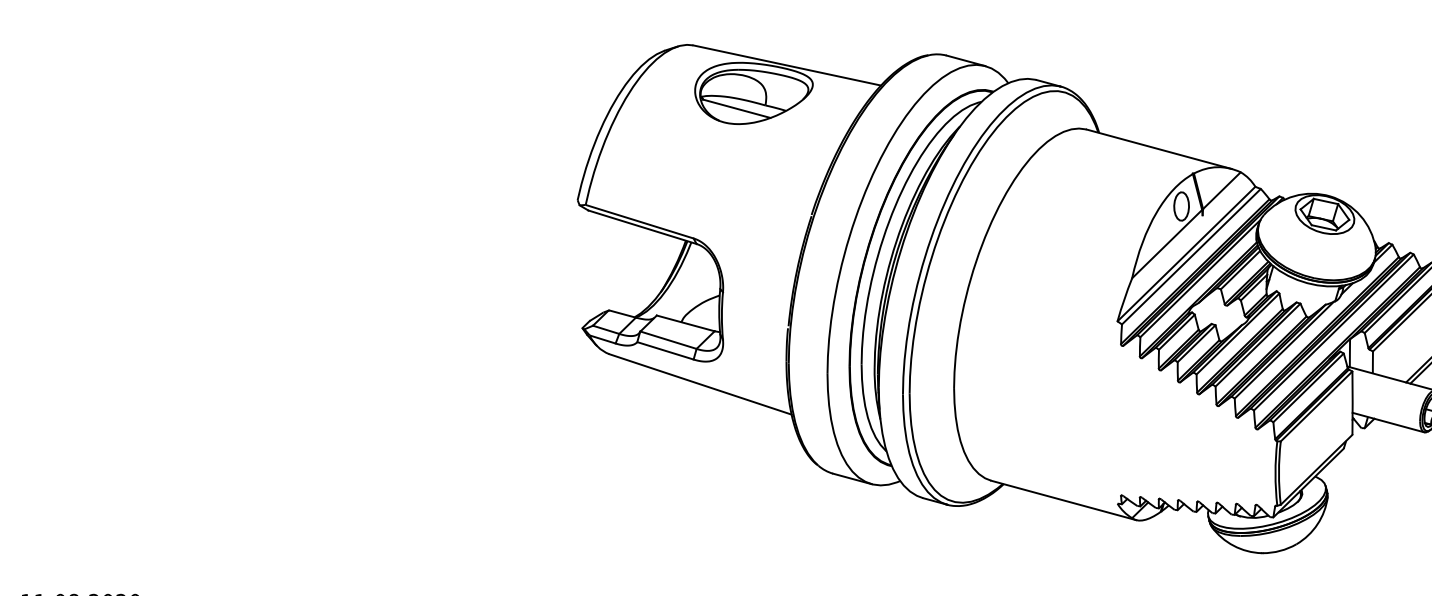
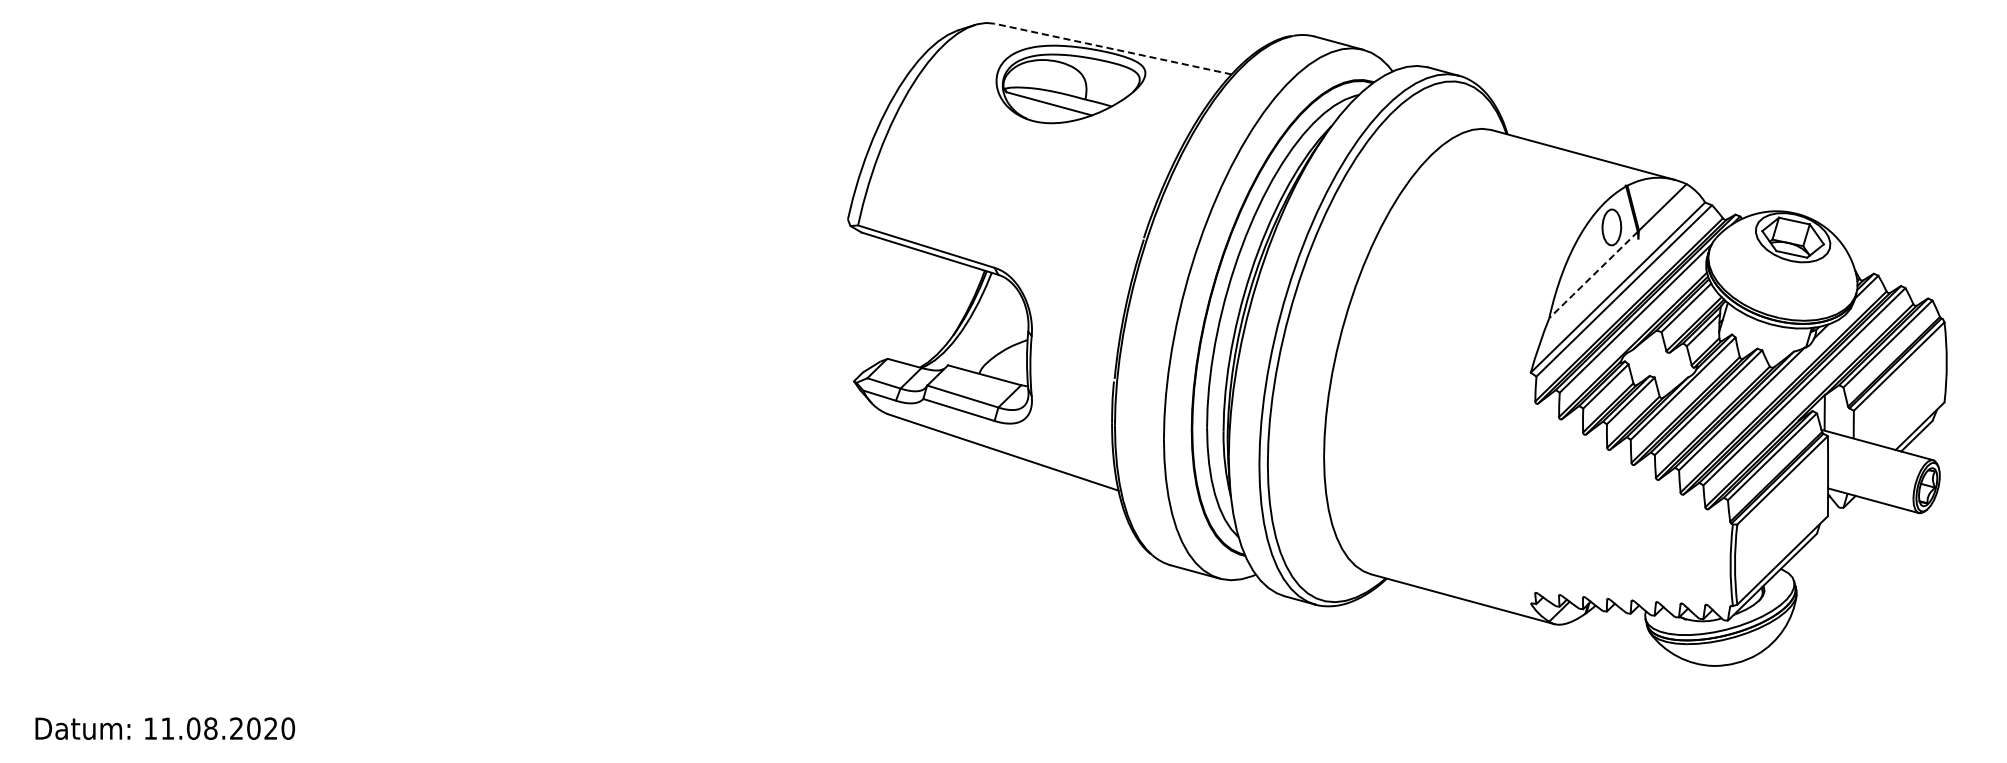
line: (786, 65) -> (1112, 48), solid -> dashed
line: (1167, 244) -> (1593, 275), solid -> dashed

